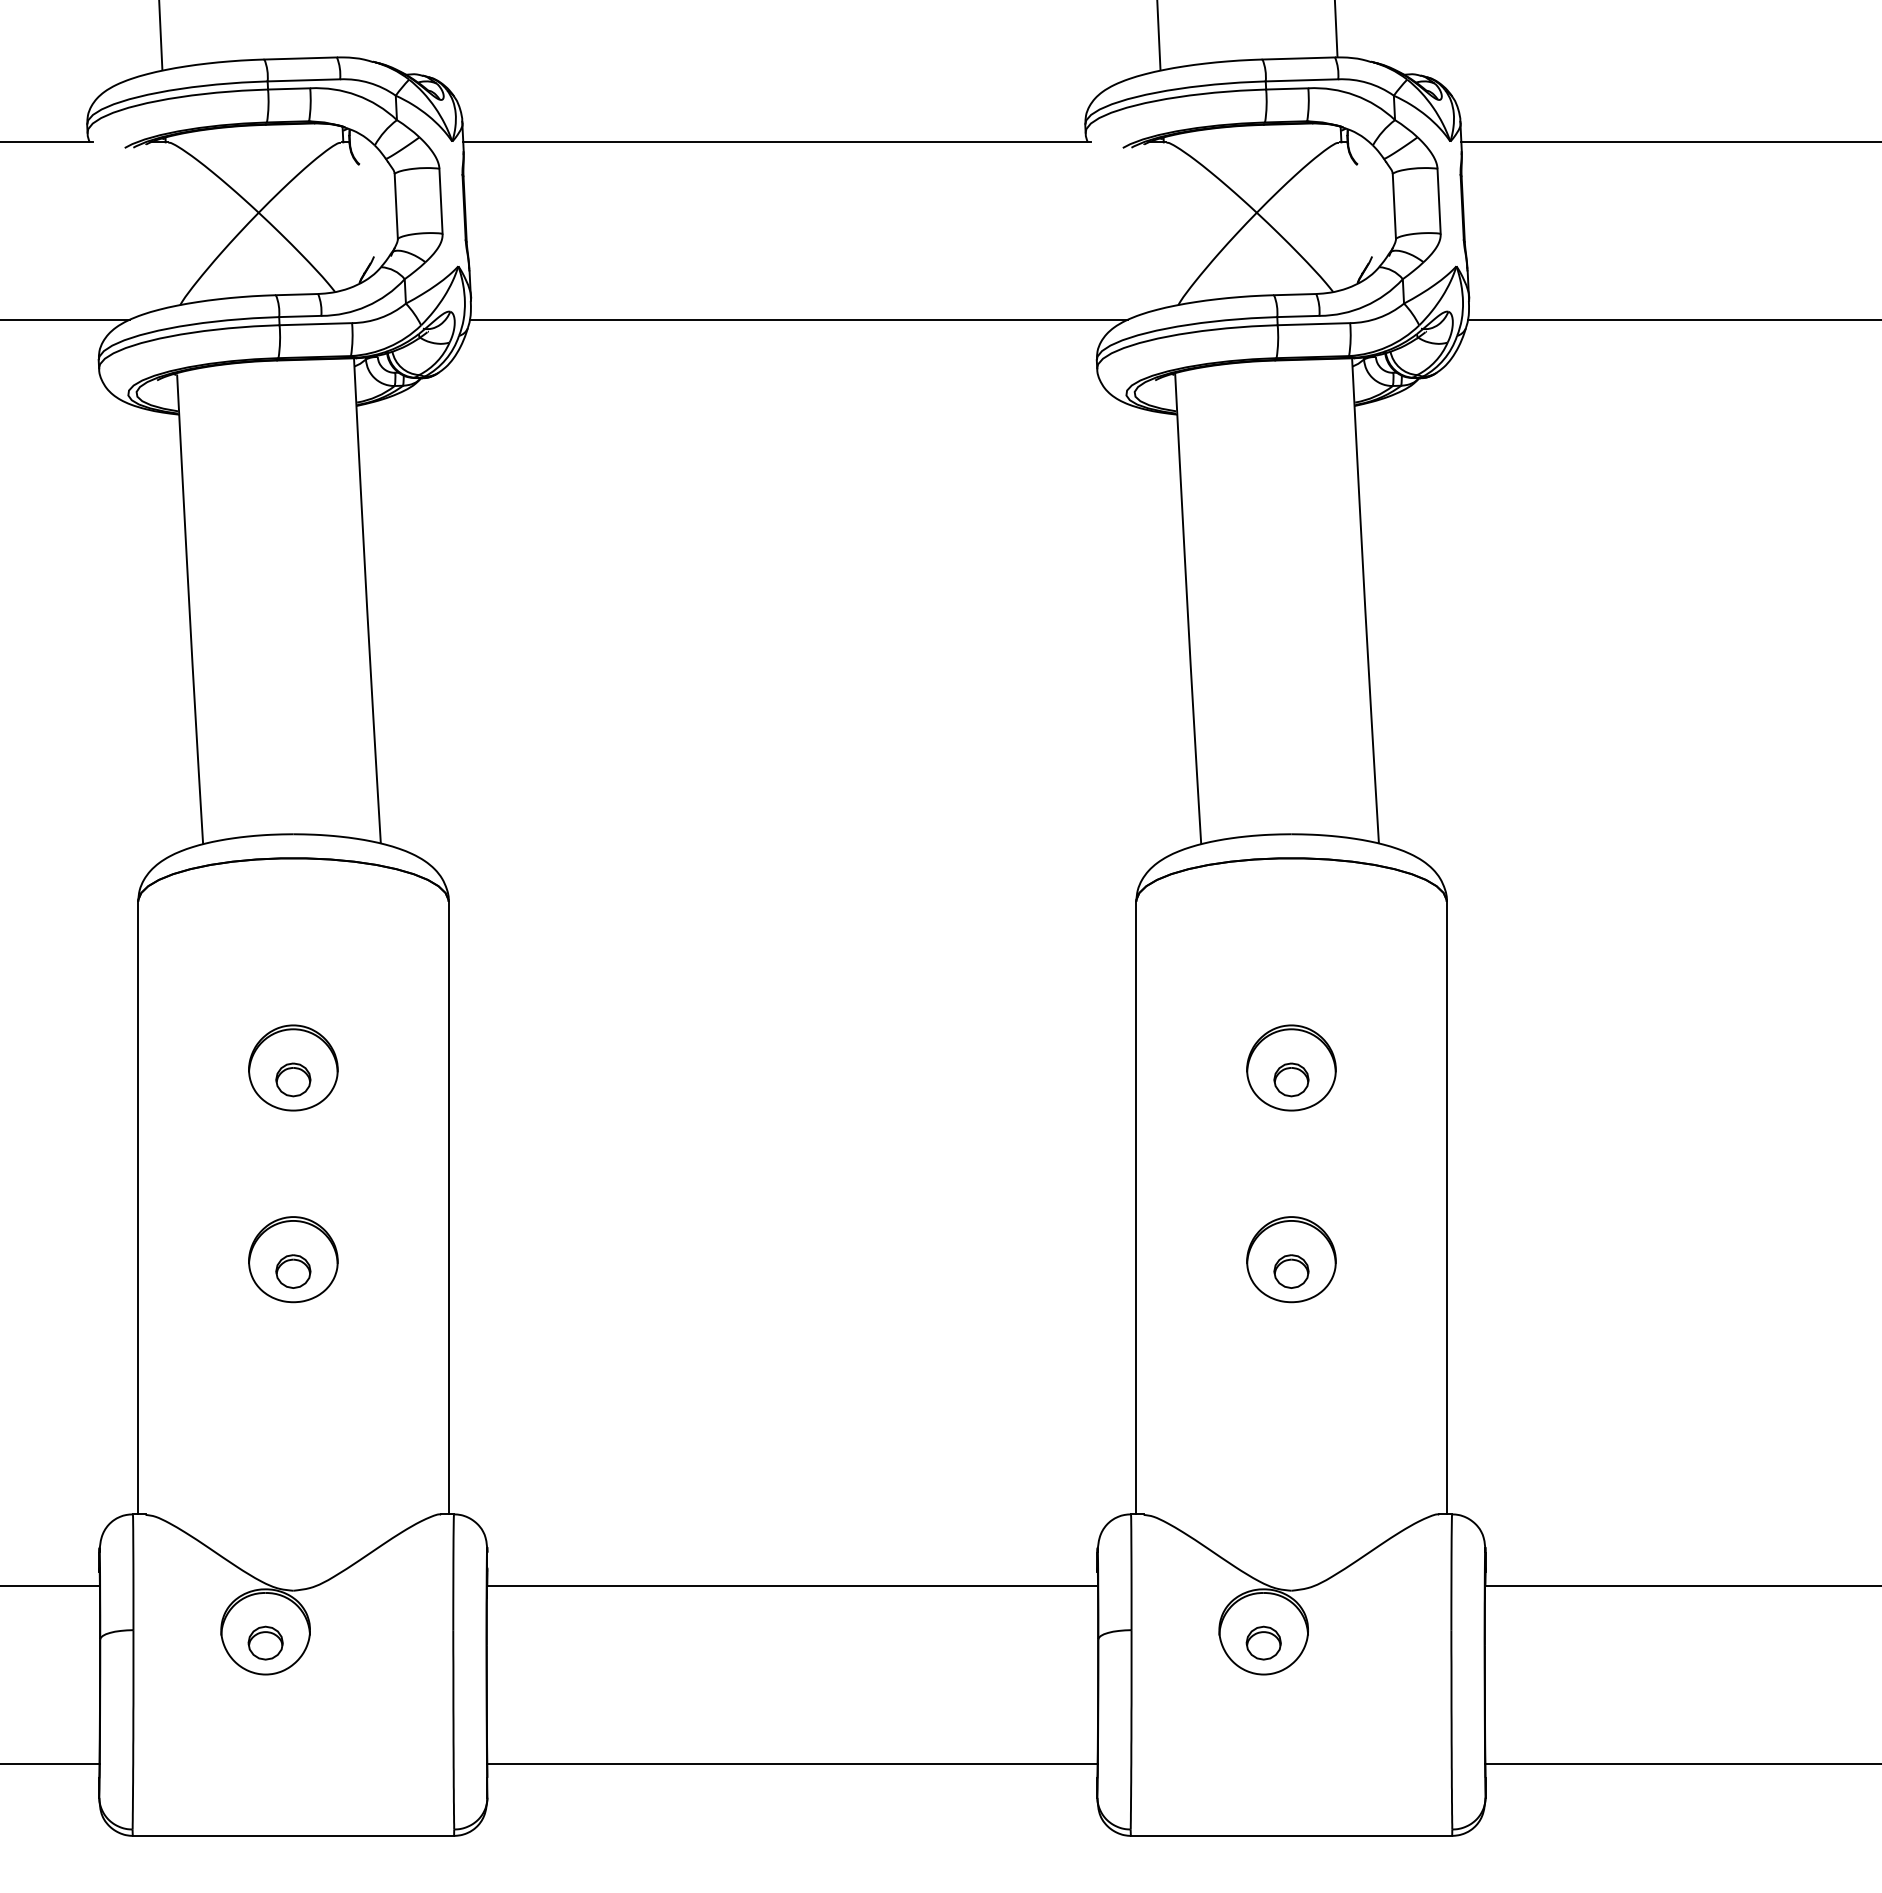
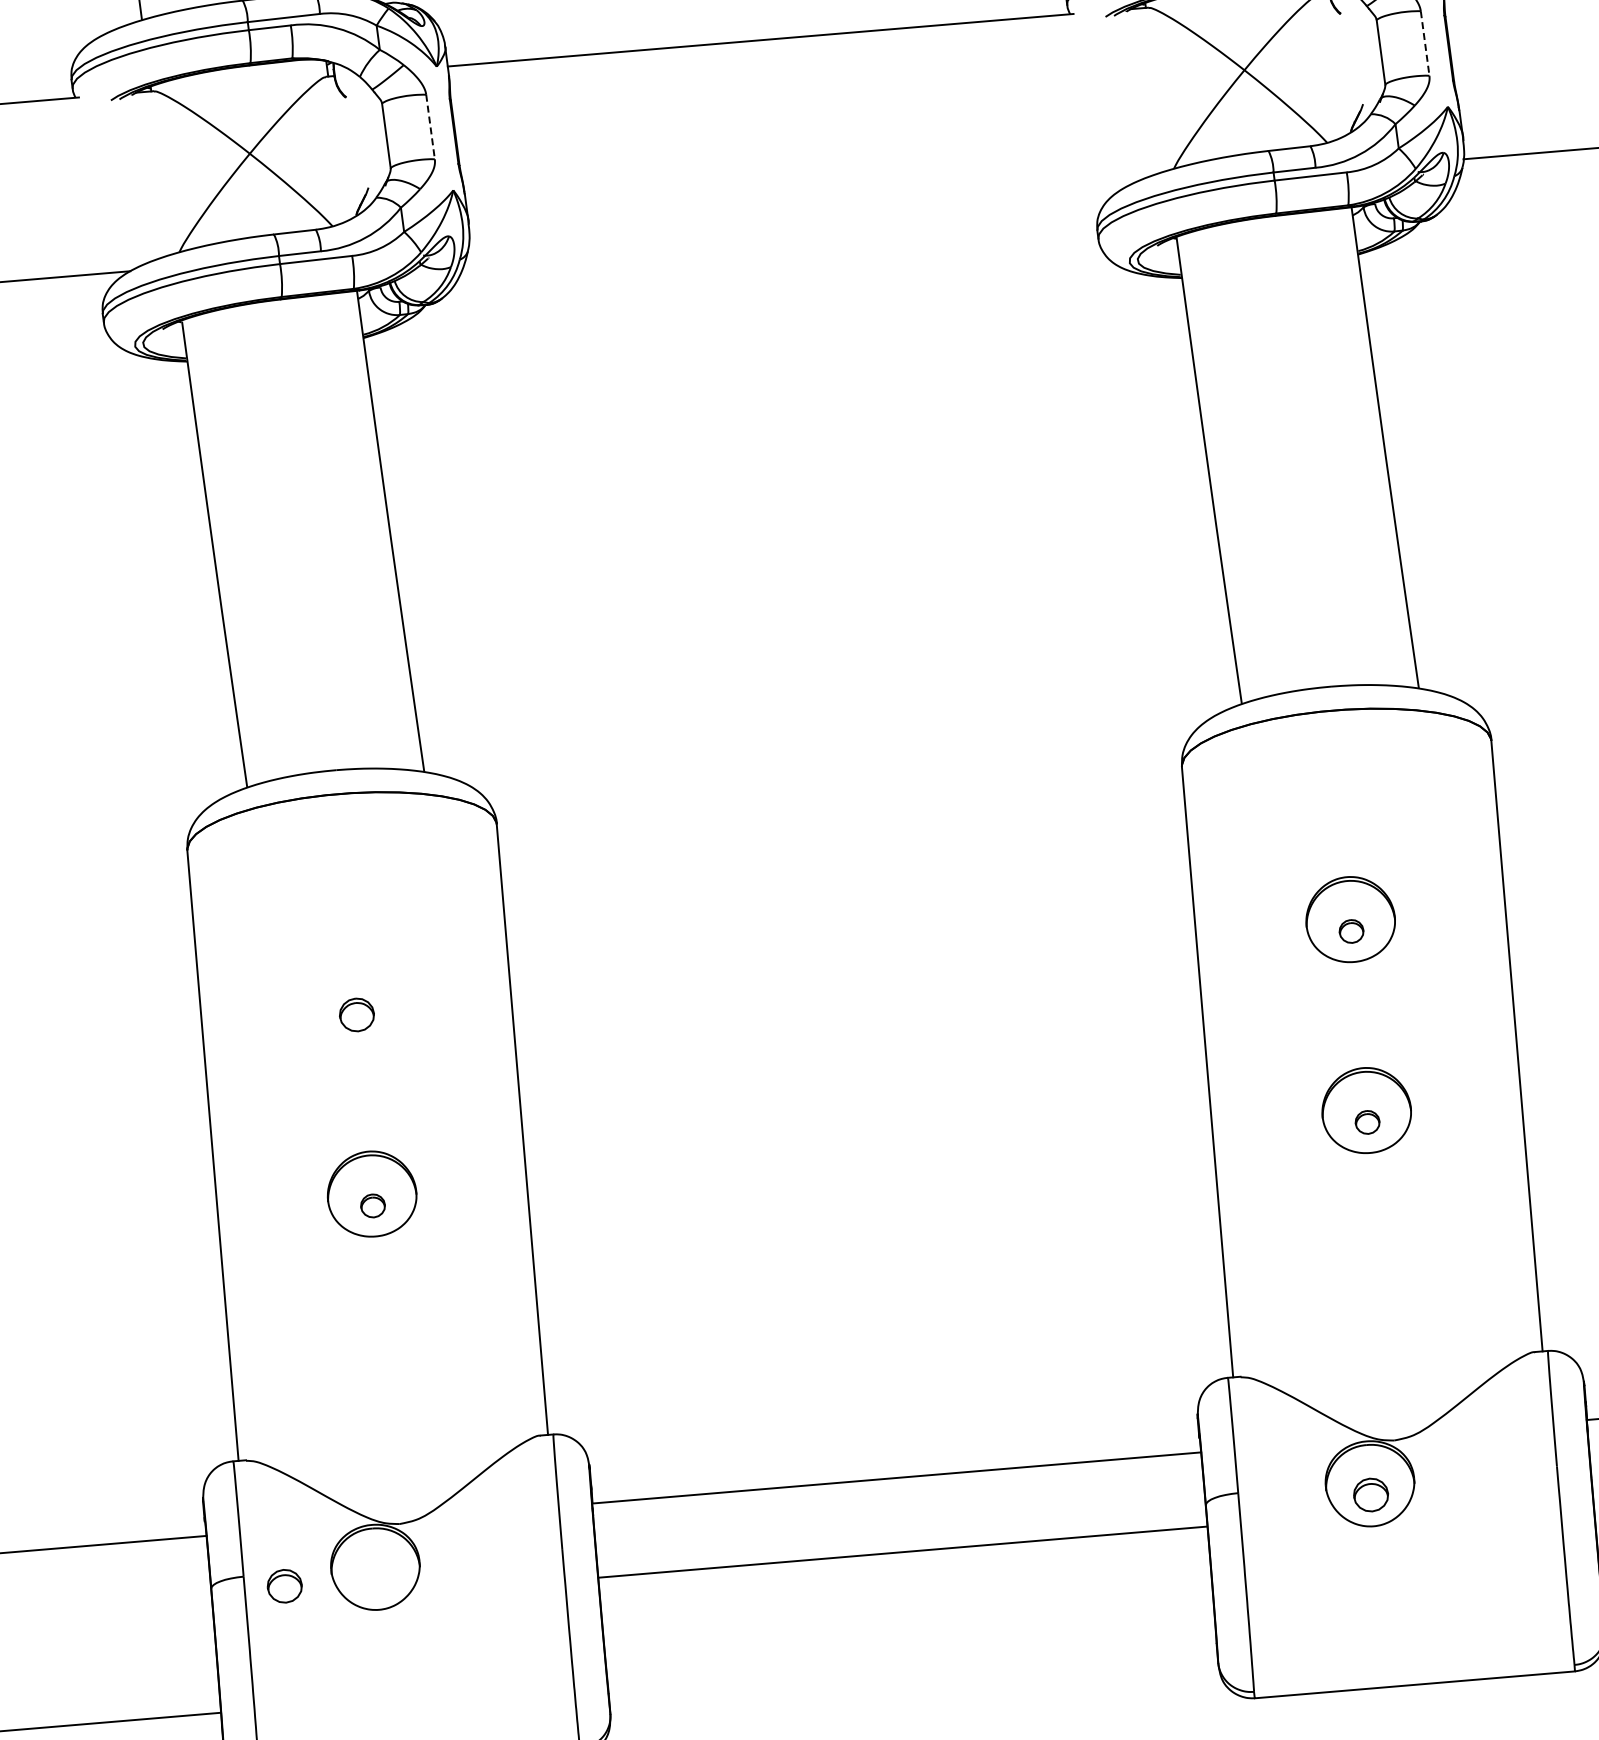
line: (441, 201) -> (431, 127), solid -> dashed
line: (1439, 201) -> (1425, 43), solid -> dashed
line: (798, 319) -> (796, 214), removed
part: (293, 1067) -> (356, 1002), removed
part: (1291, 1079) -> (1351, 931), size x0.7
part: (293, 1271) -> (373, 1205), size x0.7
part: (1291, 1271) -> (1367, 1122), size x0.7
part: (265, 1642) -> (284, 1585), moved
line: (792, 1763) -> (902, 1551), moved

